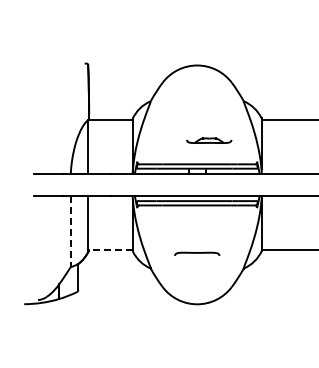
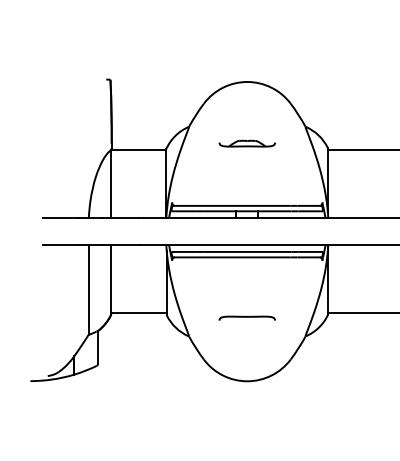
part: (209, 140) -> (247, 143), moved
line: (70, 231) -> (88, 290), dashed -> solid
line: (110, 250) -> (138, 313), dashed -> solid

